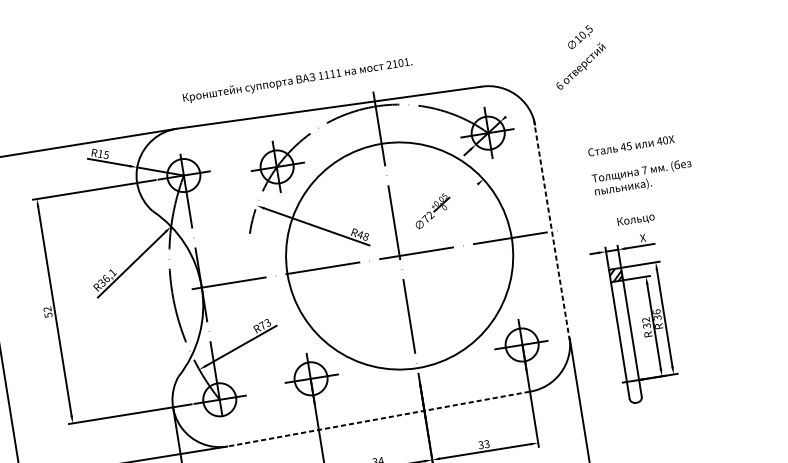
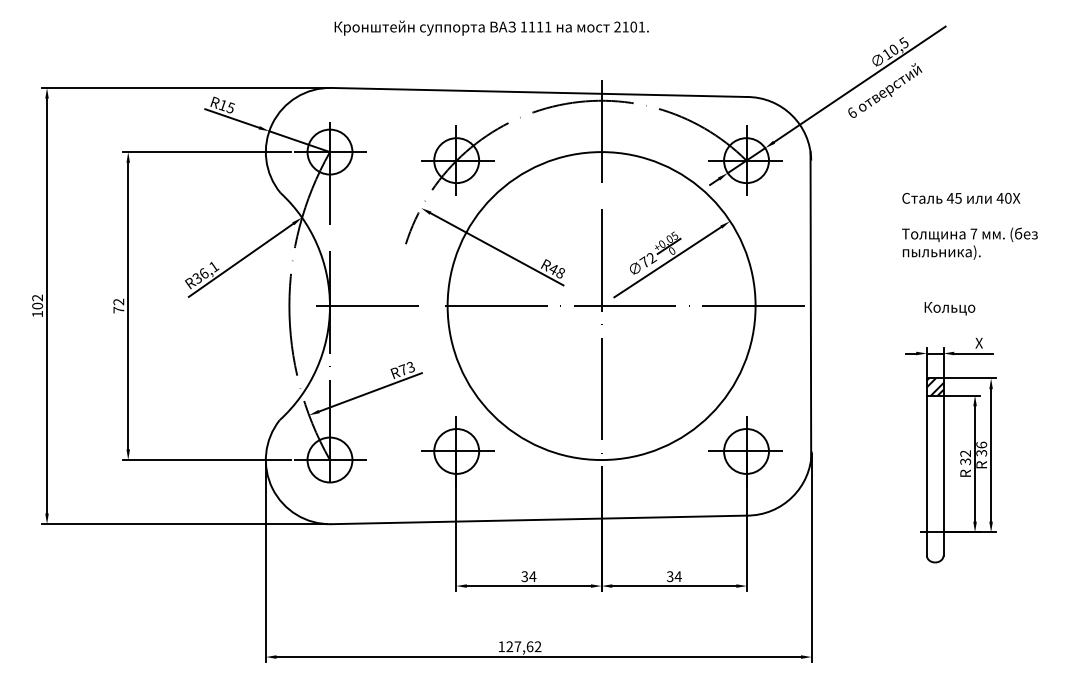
line: (561, 64) -> (859, 84), added
text: (297, 79) -> (491, 27), moved
text: (640, 164) -> (969, 225), moved
line: (442, 216) -> (667, 262), added
text: (635, 219) -> (949, 308), moved
line: (551, 231) -> (810, 306), dashed -> solid
text: (48, 314) -> (118, 309), 52 -> 72
part: (634, 319) -> (950, 450), moved
line: (378, 418) -> (538, 519), dashed -> solid
text: (486, 444) -> (677, 576), 33 -> 34

